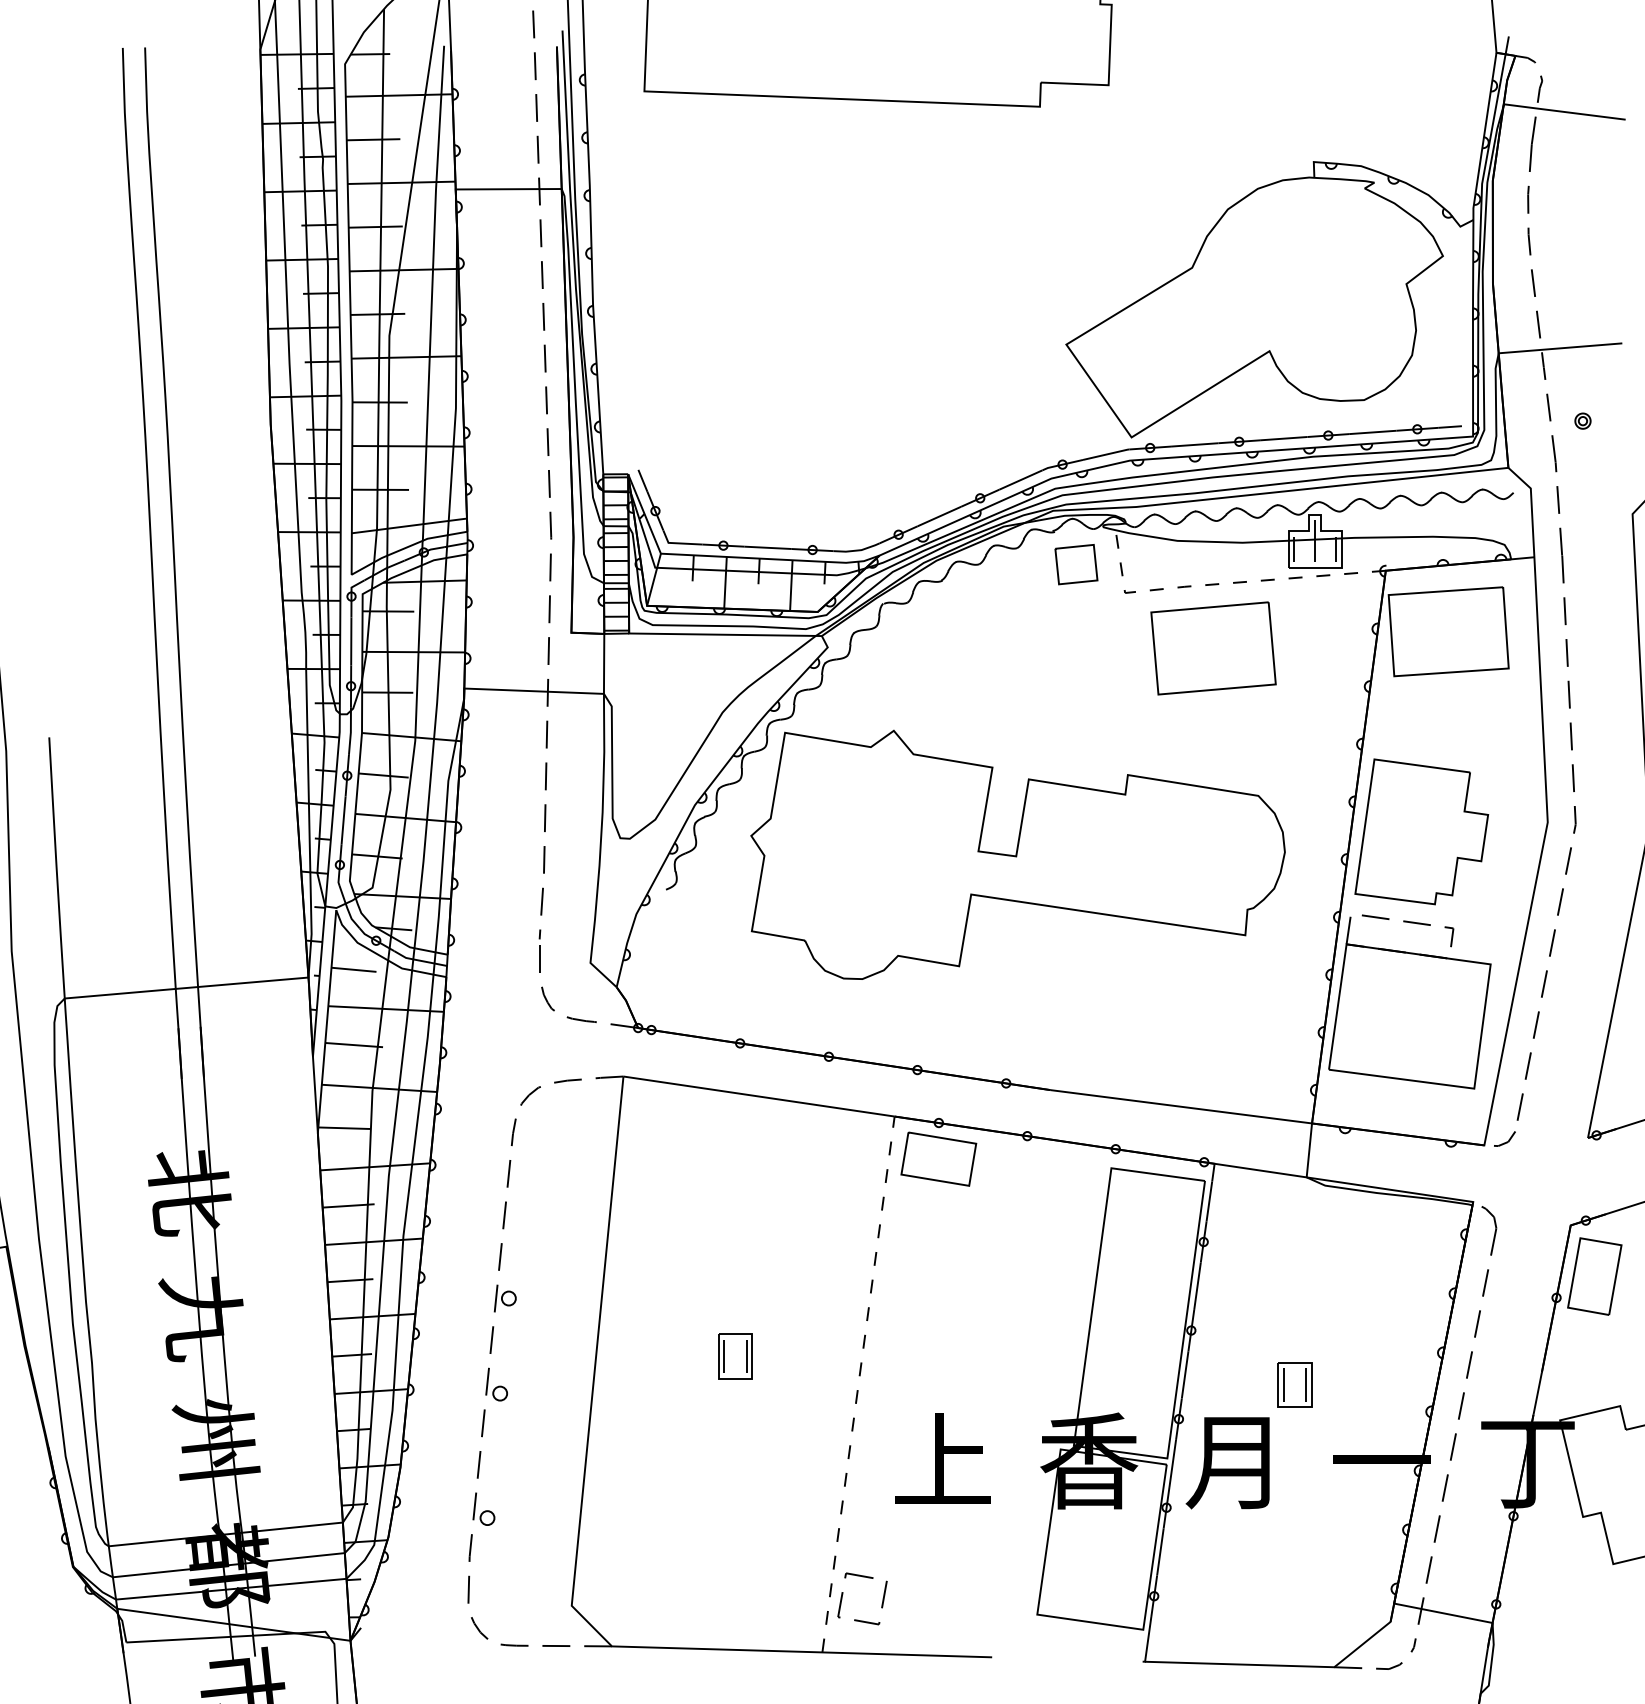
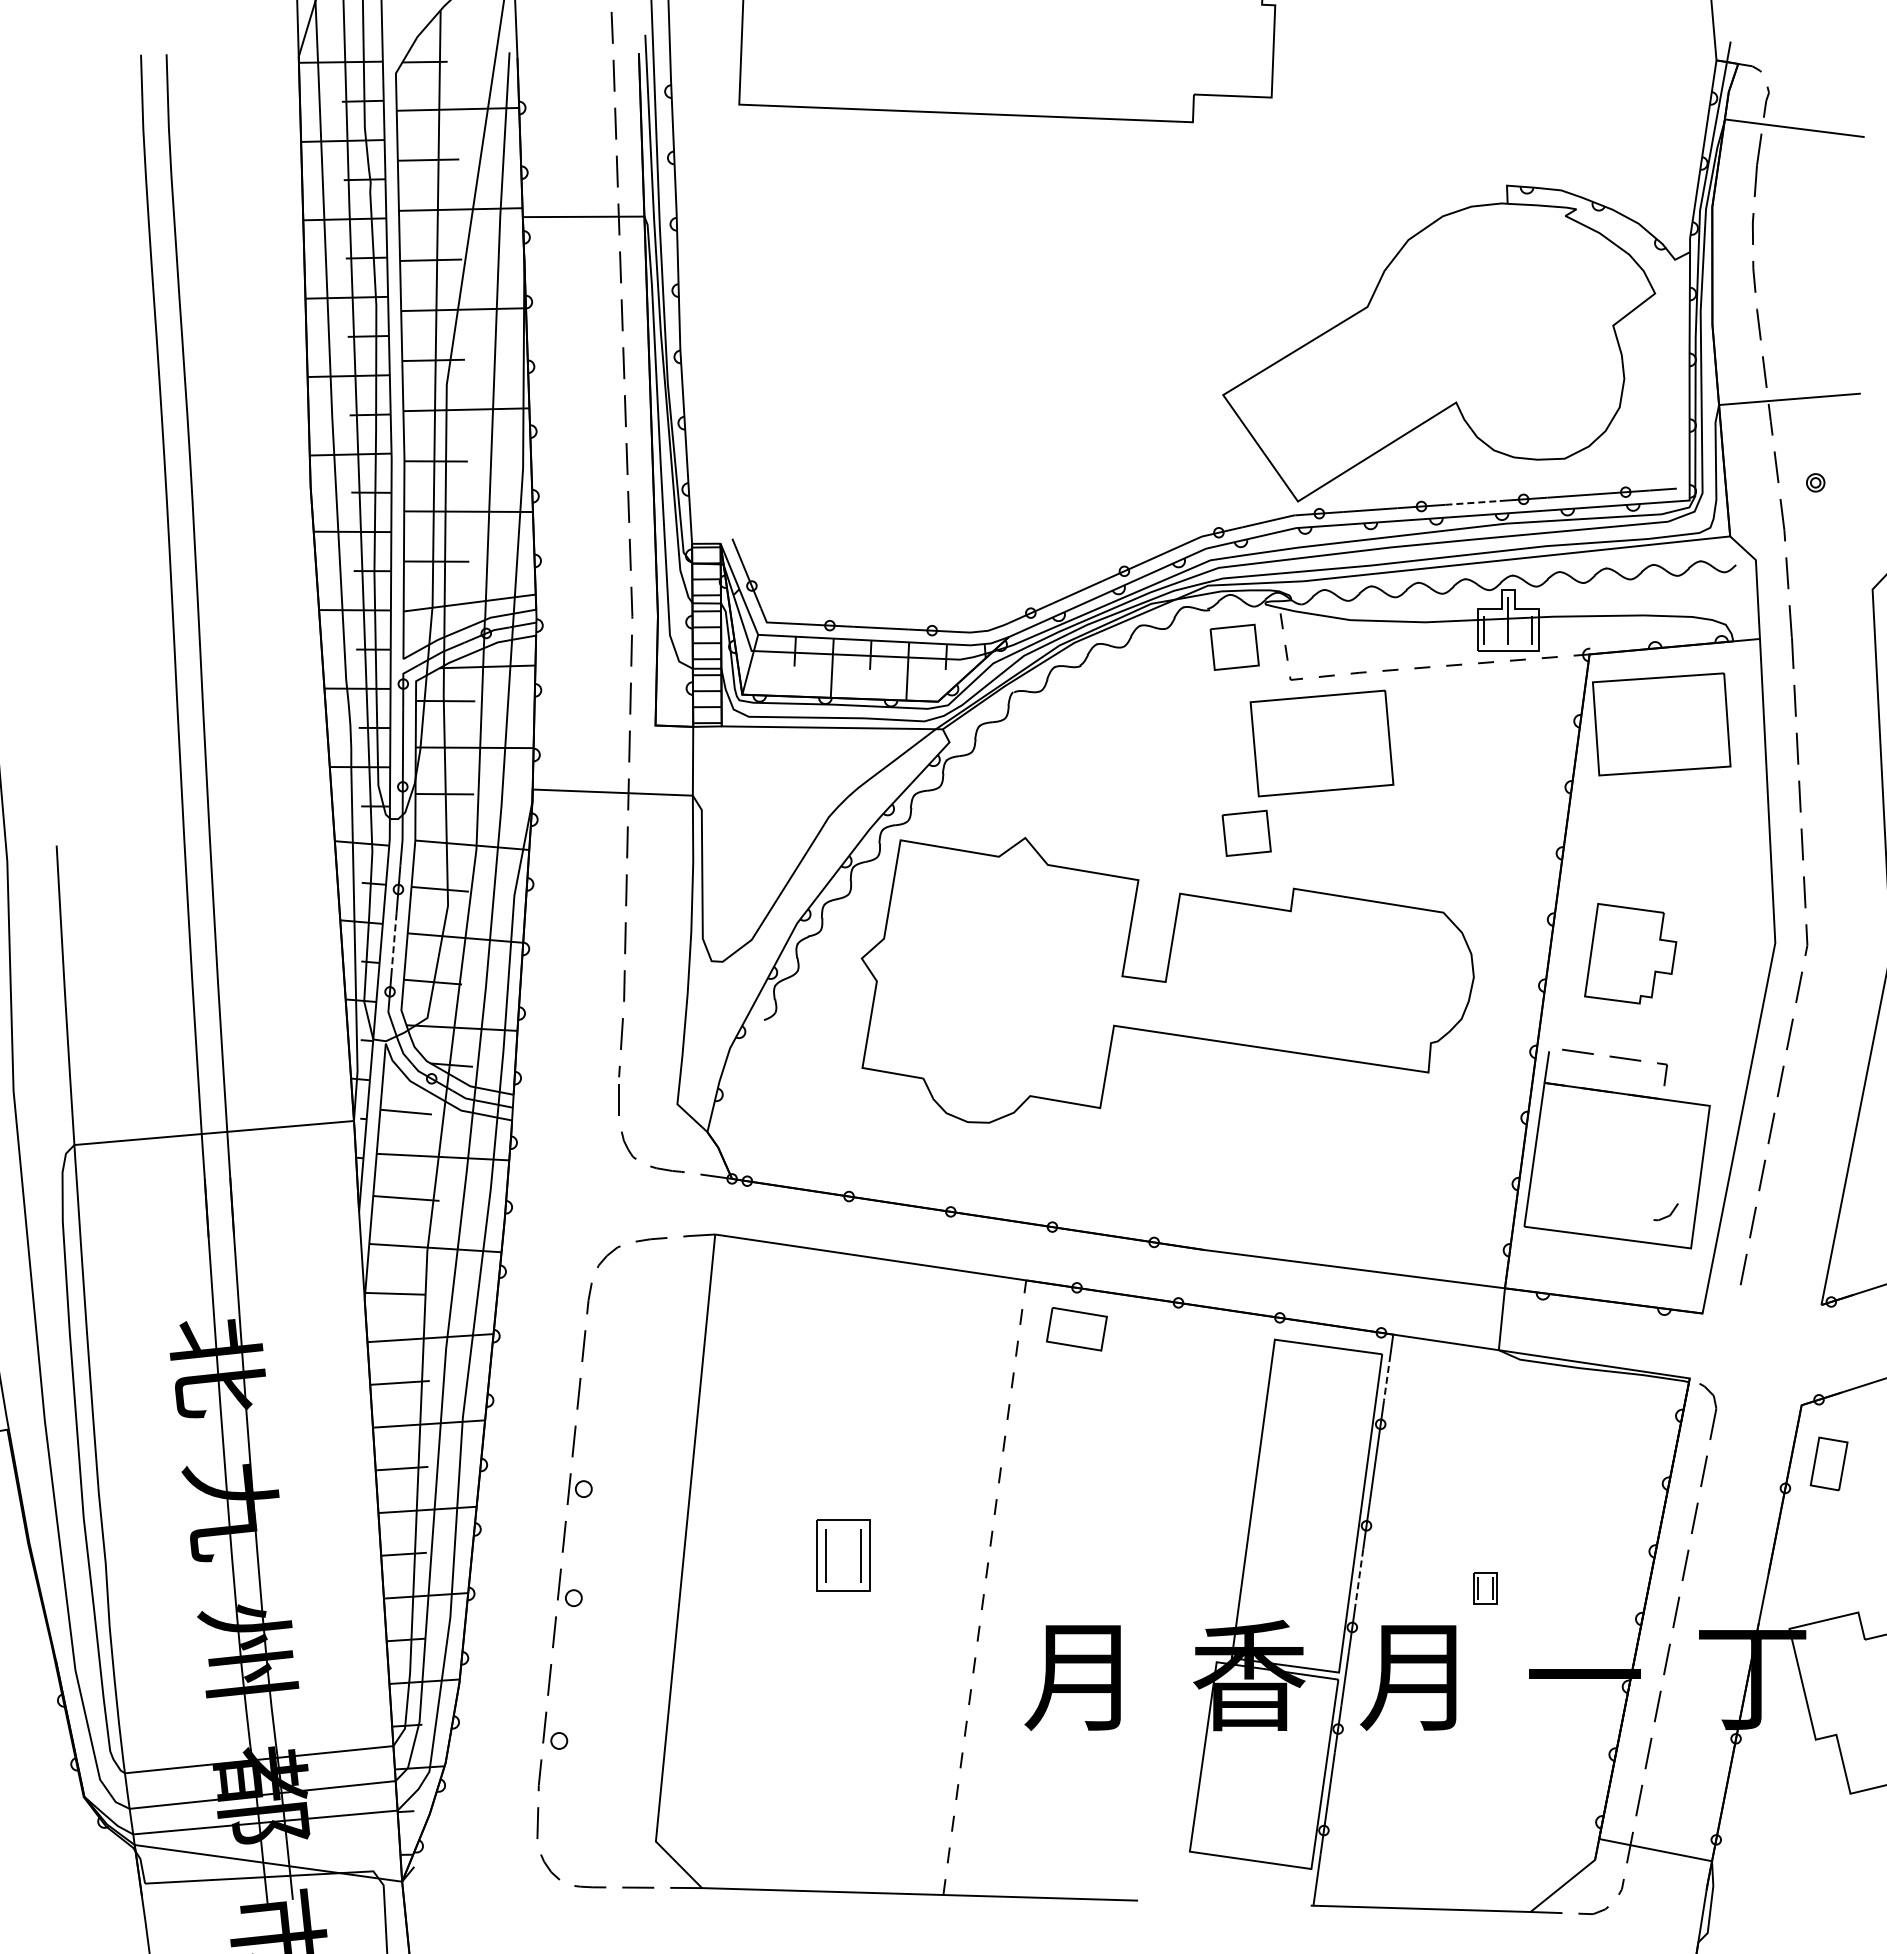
line: (1284, 438) -> (1473, 502), solid -> dashed
part: (1213, 648) -> (1321, 743), moved
part: (1086, 726) -> (1246, 832), added
line: (343, 821) -> (394, 941), solid -> dashed
part: (1421, 831) -> (1630, 953), size x0.6
line: (1506, 1141) -> (1667, 1215), moved
part: (938, 1158) -> (1076, 1328), size x0.7
line: (1209, 1201) -> (1387, 1377), solid -> dashed
part: (1594, 1276) -> (1828, 1463), size x0.6
part: (735, 1356) -> (843, 1555), size x1.4
line: (1185, 1375) -> (1359, 1577), solid -> dashed
part: (1295, 1385) -> (1485, 1588), size x0.6
text: (941, 1461) -> (1080, 1675), 上 -> 月
part: (843, 1594) -> (967, 1828), removed

